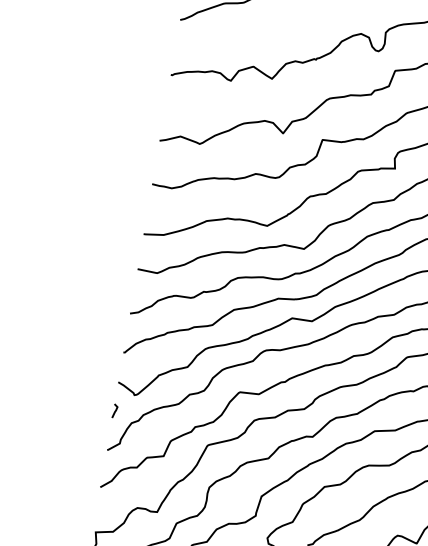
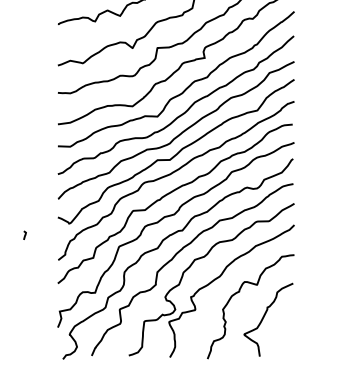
line: (114, 409) -> (24, 234), moved

